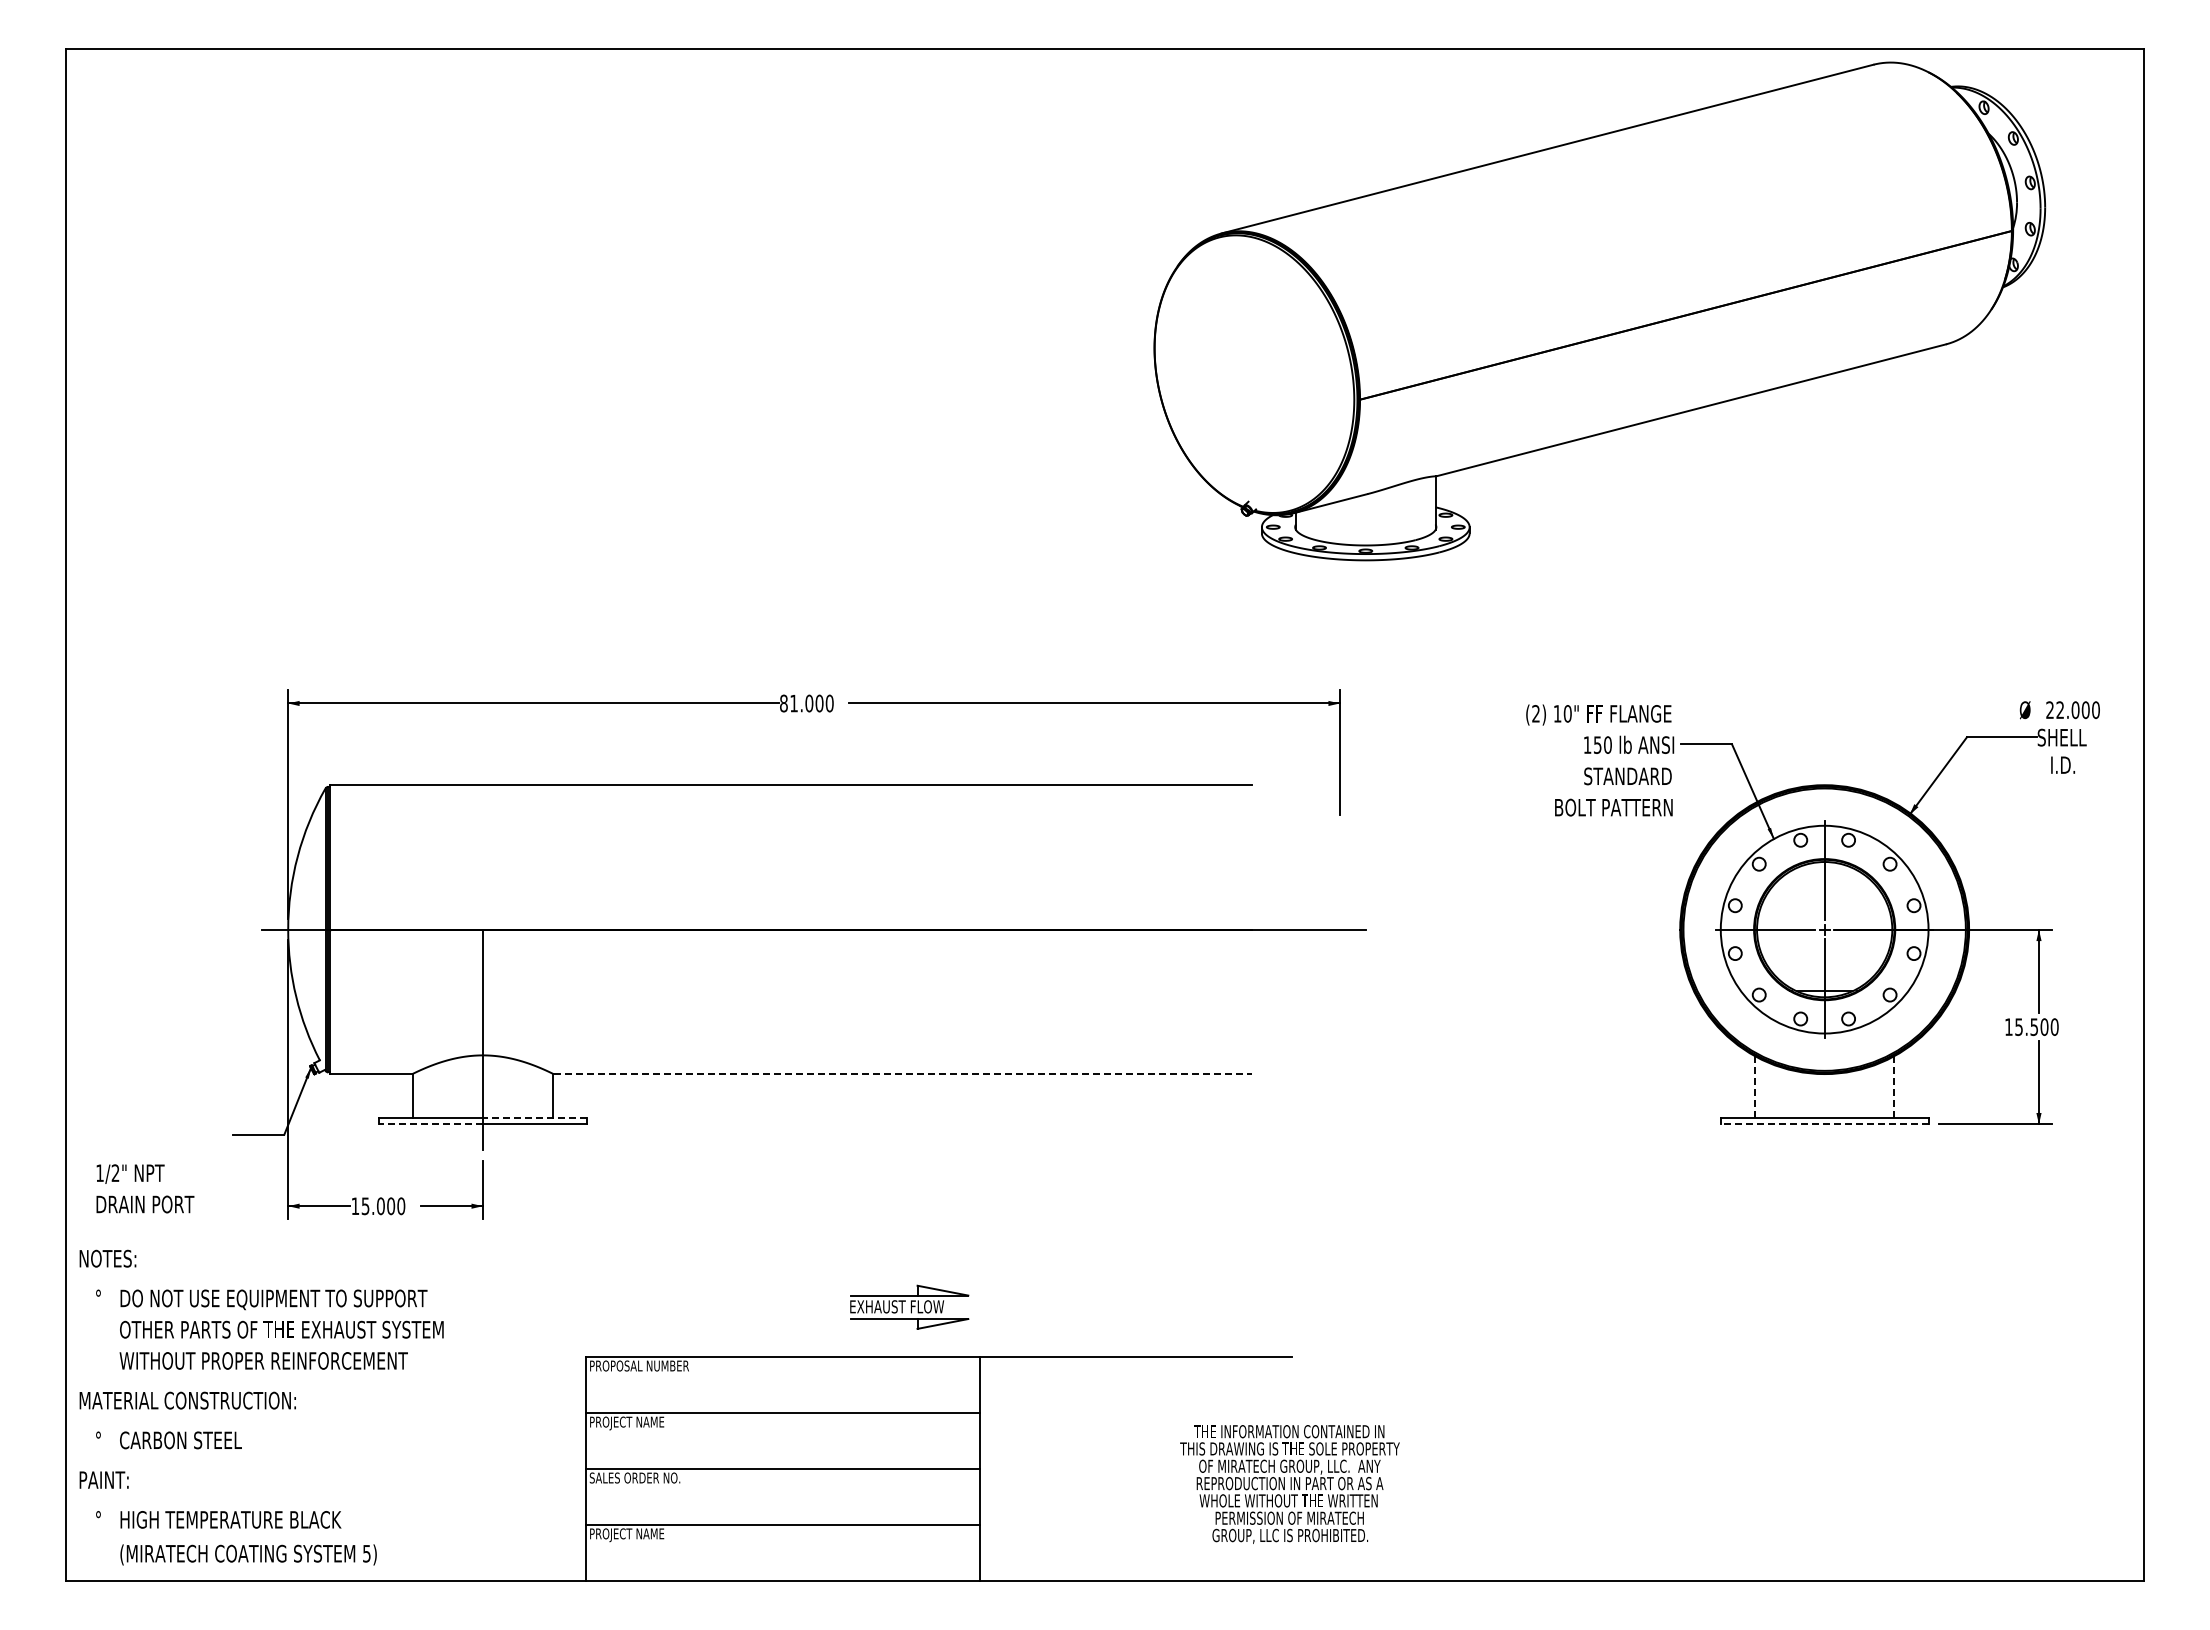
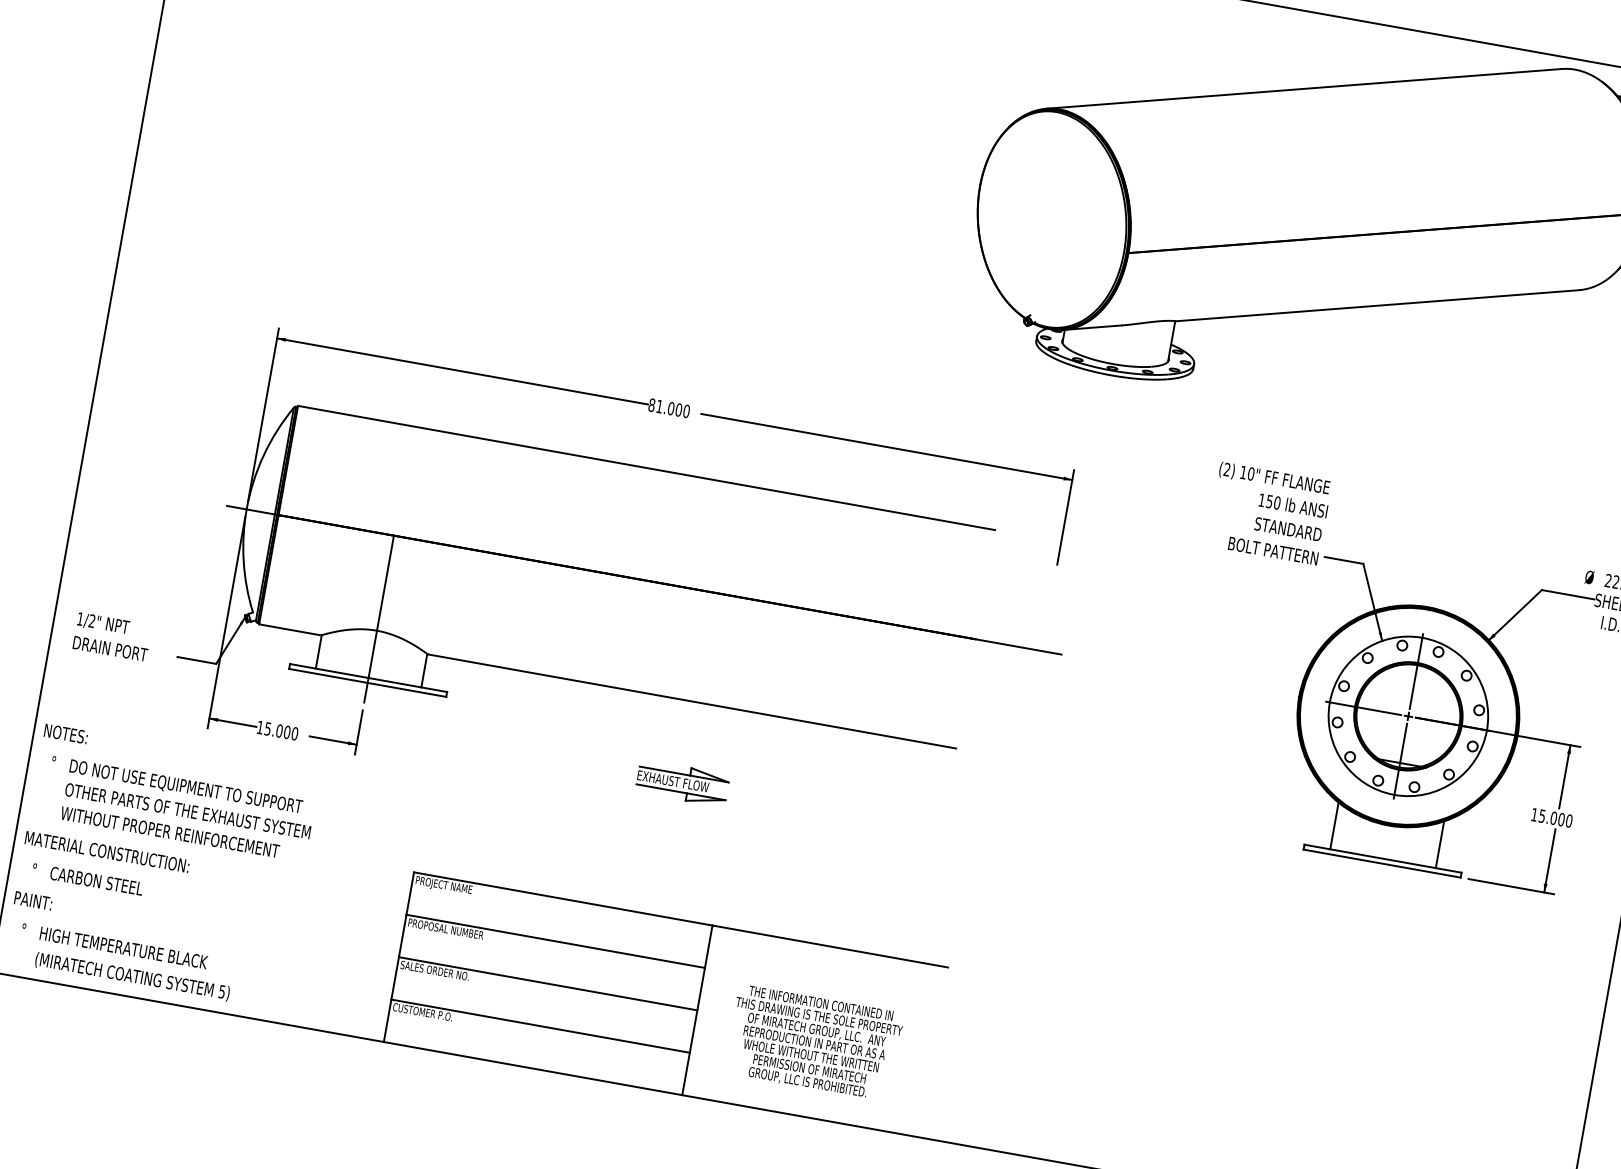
text: (1600, 760) -> (1269, 513), moved
text: (2034, 1026) -> (1554, 817), 15.500 -> 15.000
line: (903, 1074) -> (692, 701), dashed -> solid
line: (1754, 1087) -> (1334, 826), dashed -> solid
line: (1894, 1087) -> (1439, 845), dashed -> solid
line: (534, 1117) -> (407, 684), dashed -> solid
line: (431, 1124) -> (328, 676), dashed -> solid
line: (1824, 1124) -> (1382, 863), dashed -> solid
text: (145, 1188) -> (112, 636), moved
part: (909, 1306) -> (682, 782), moved
text: (648, 1367) -> (460, 889), PROPOSAL NUMBER -> PROJECT NAME
text: (648, 1423) -> (452, 931), PROJECT NAME -> PROPOSAL NUMBER
text: (1289, 1484) -> (814, 1043), moved
text: (628, 1535) -> (422, 1013), PROJECT NAME -> CUSTOMER P.O.

